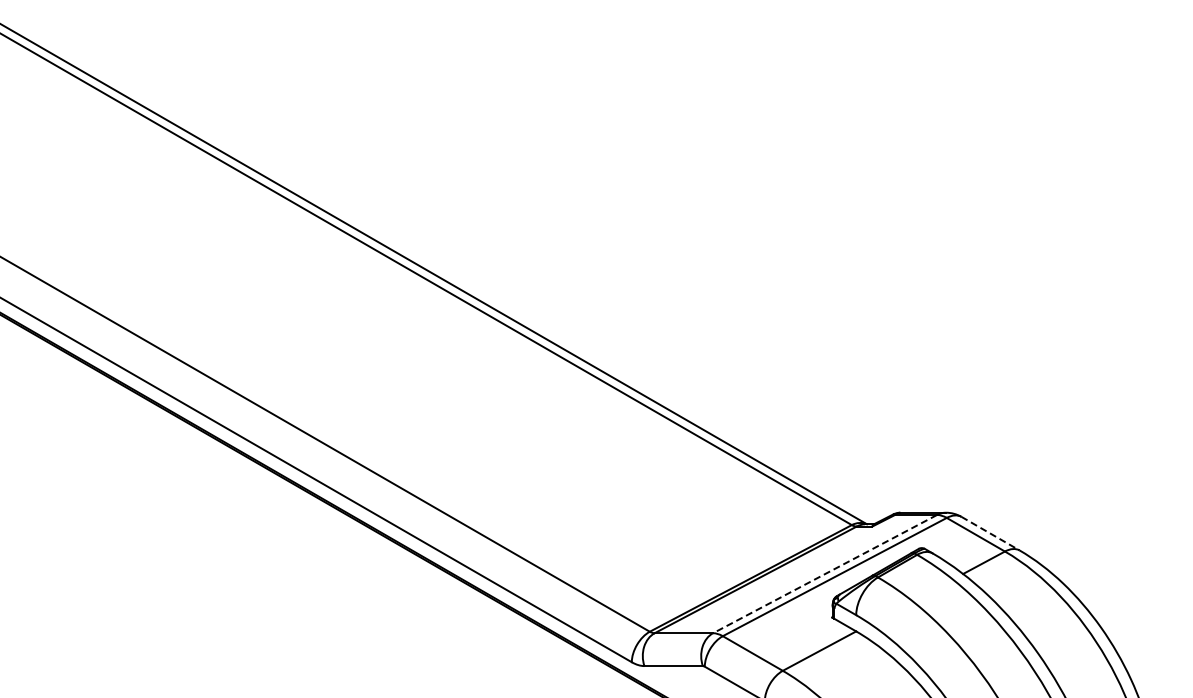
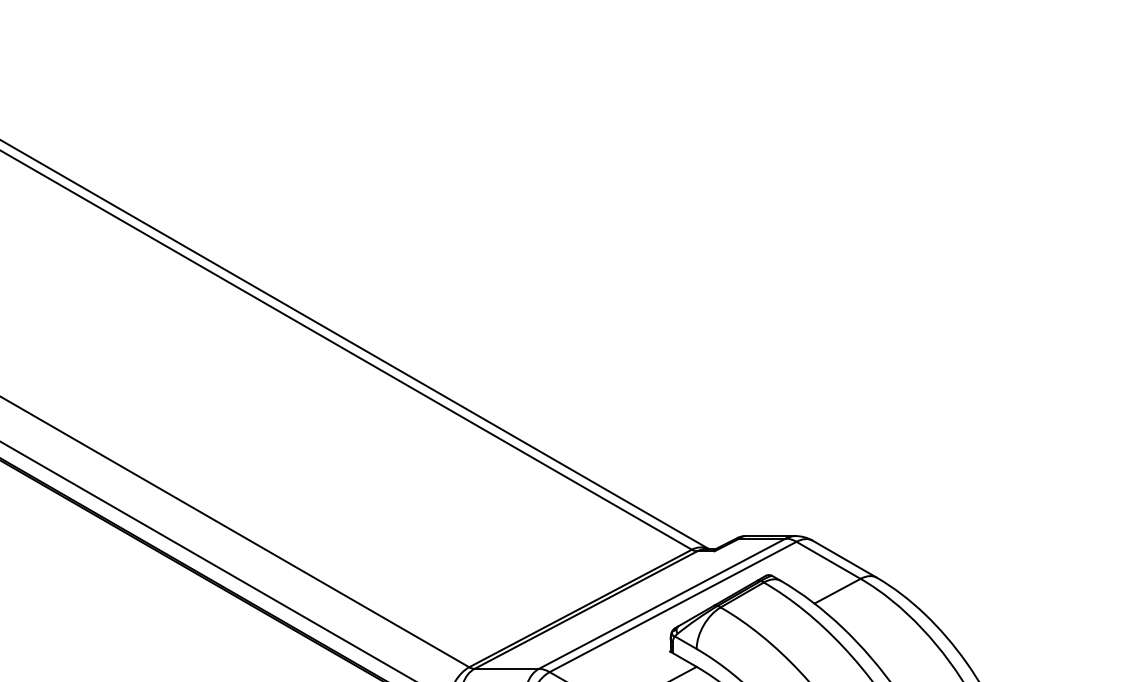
line: (990, 533) -> (844, 558), dashed -> solid
line: (825, 574) -> (662, 604), dashed -> solid

